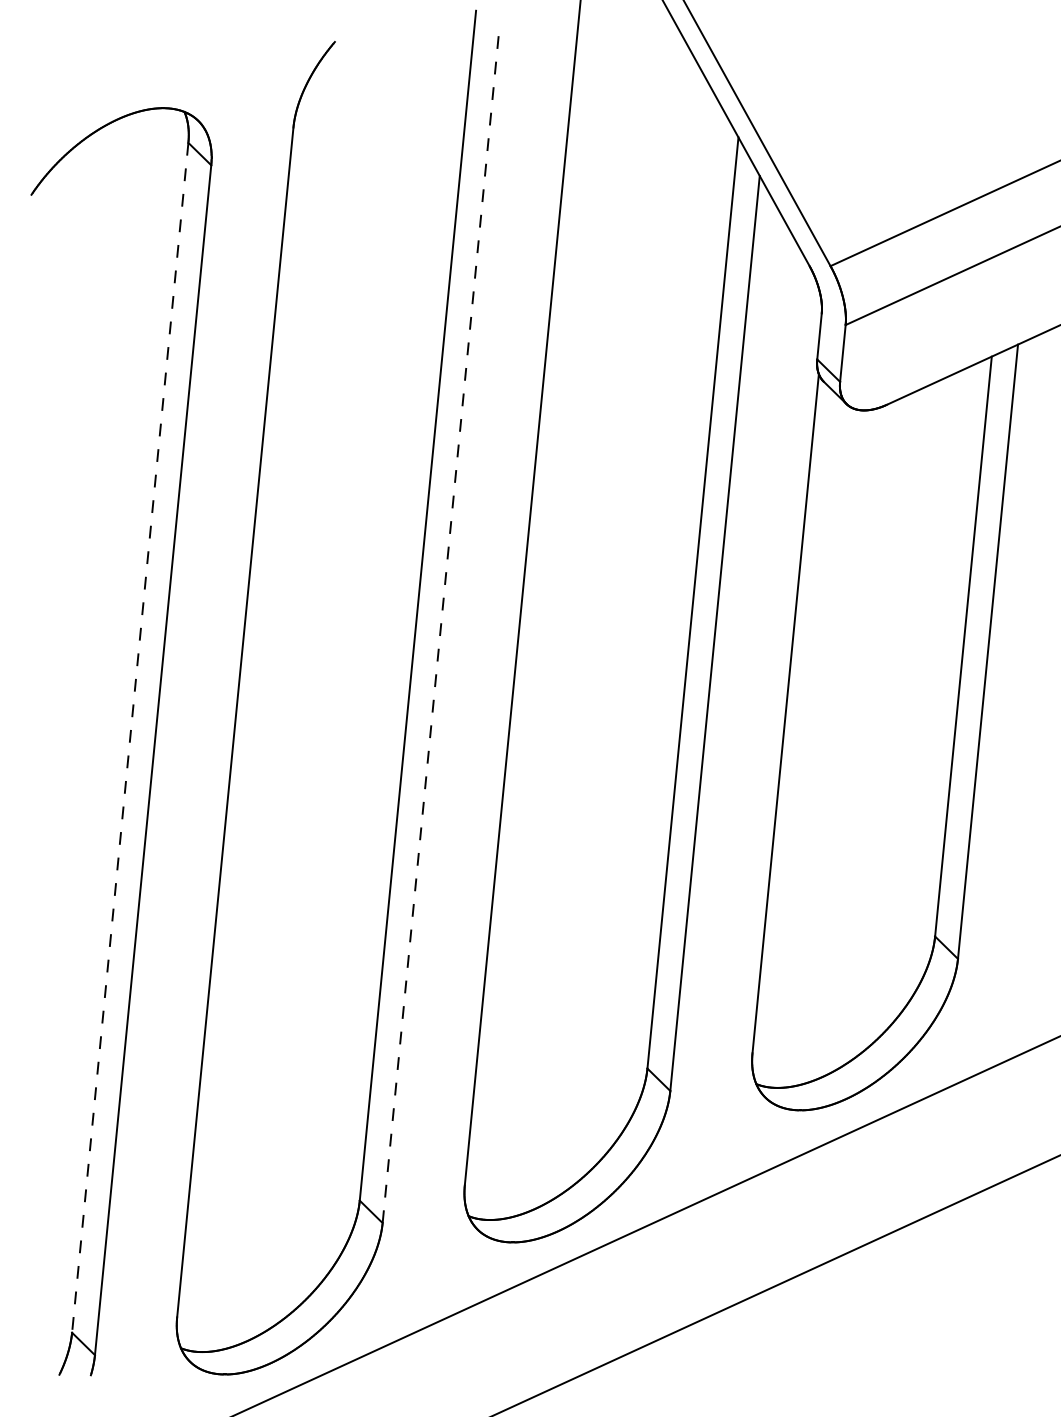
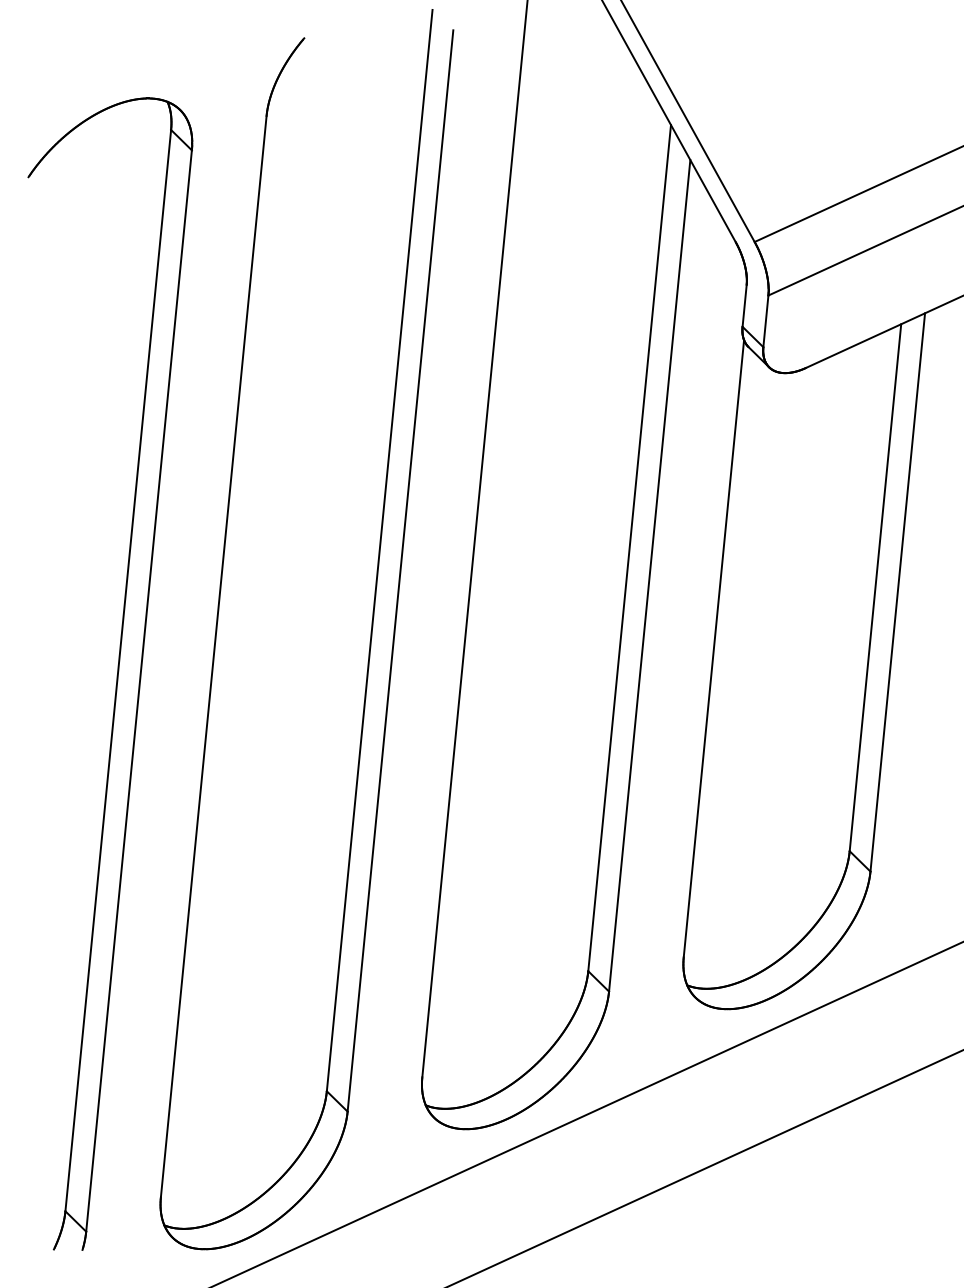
line: (440, 627) -> (400, 570), dashed -> solid
line: (130, 738) -> (118, 671), dashed -> solid

